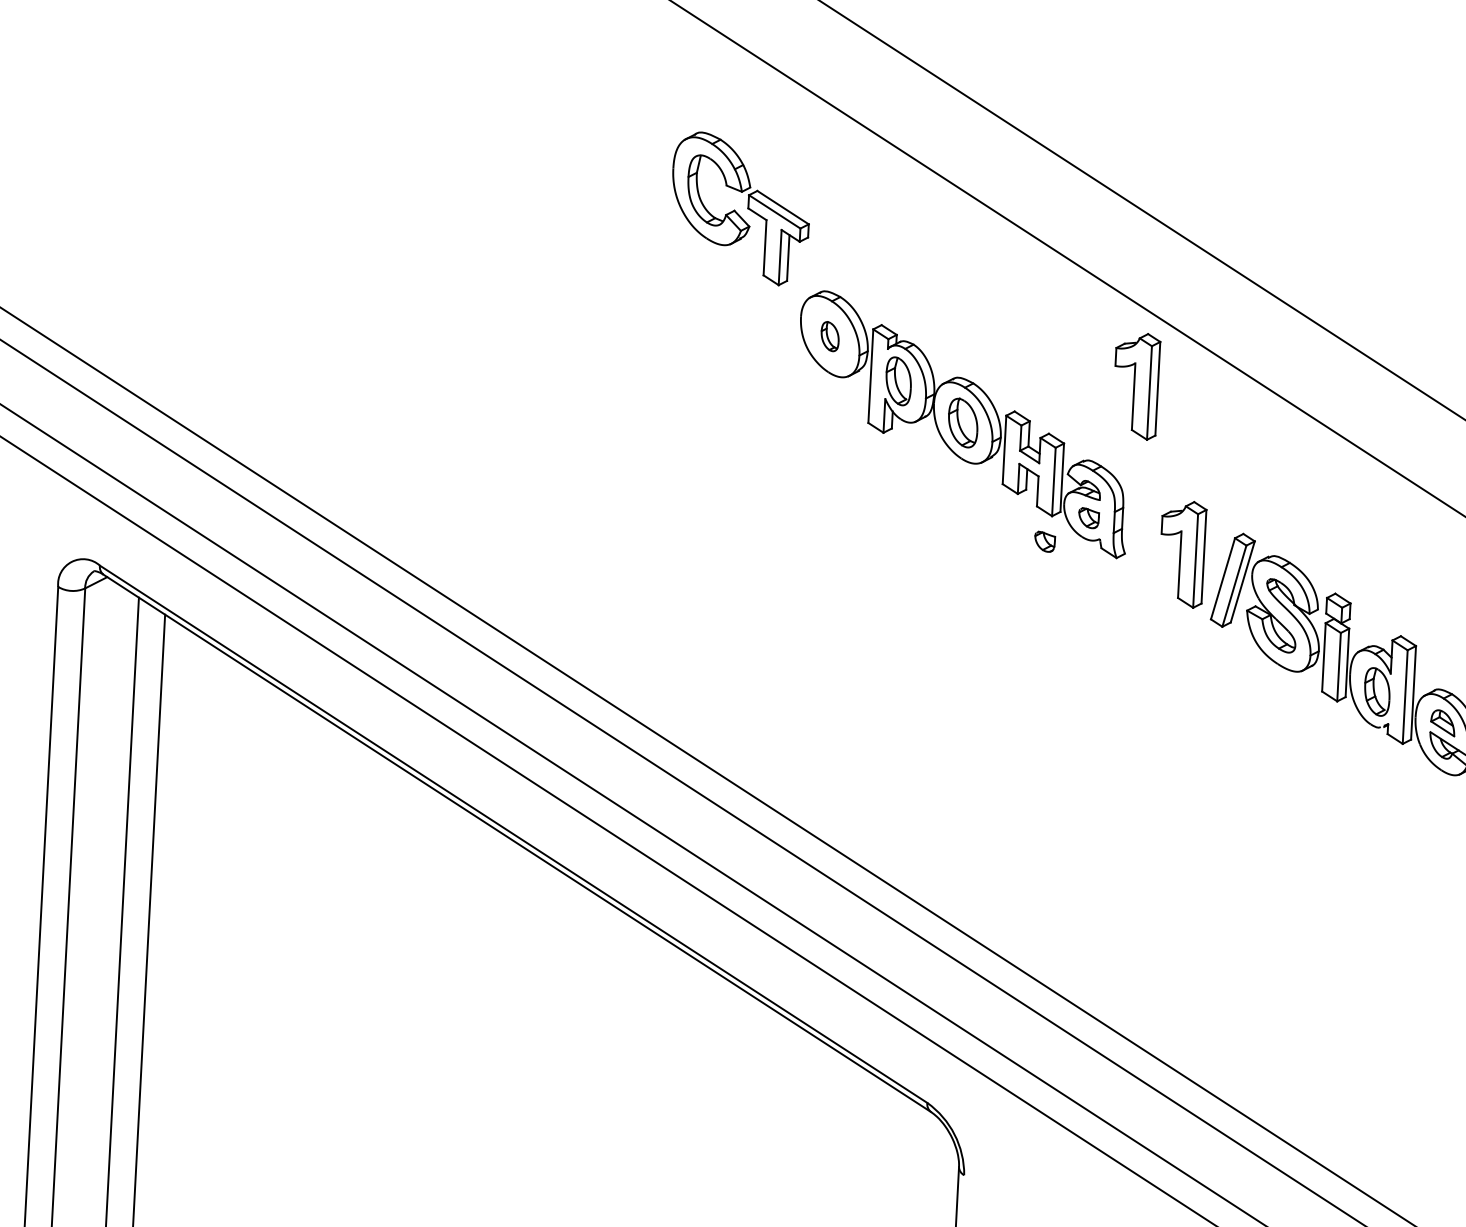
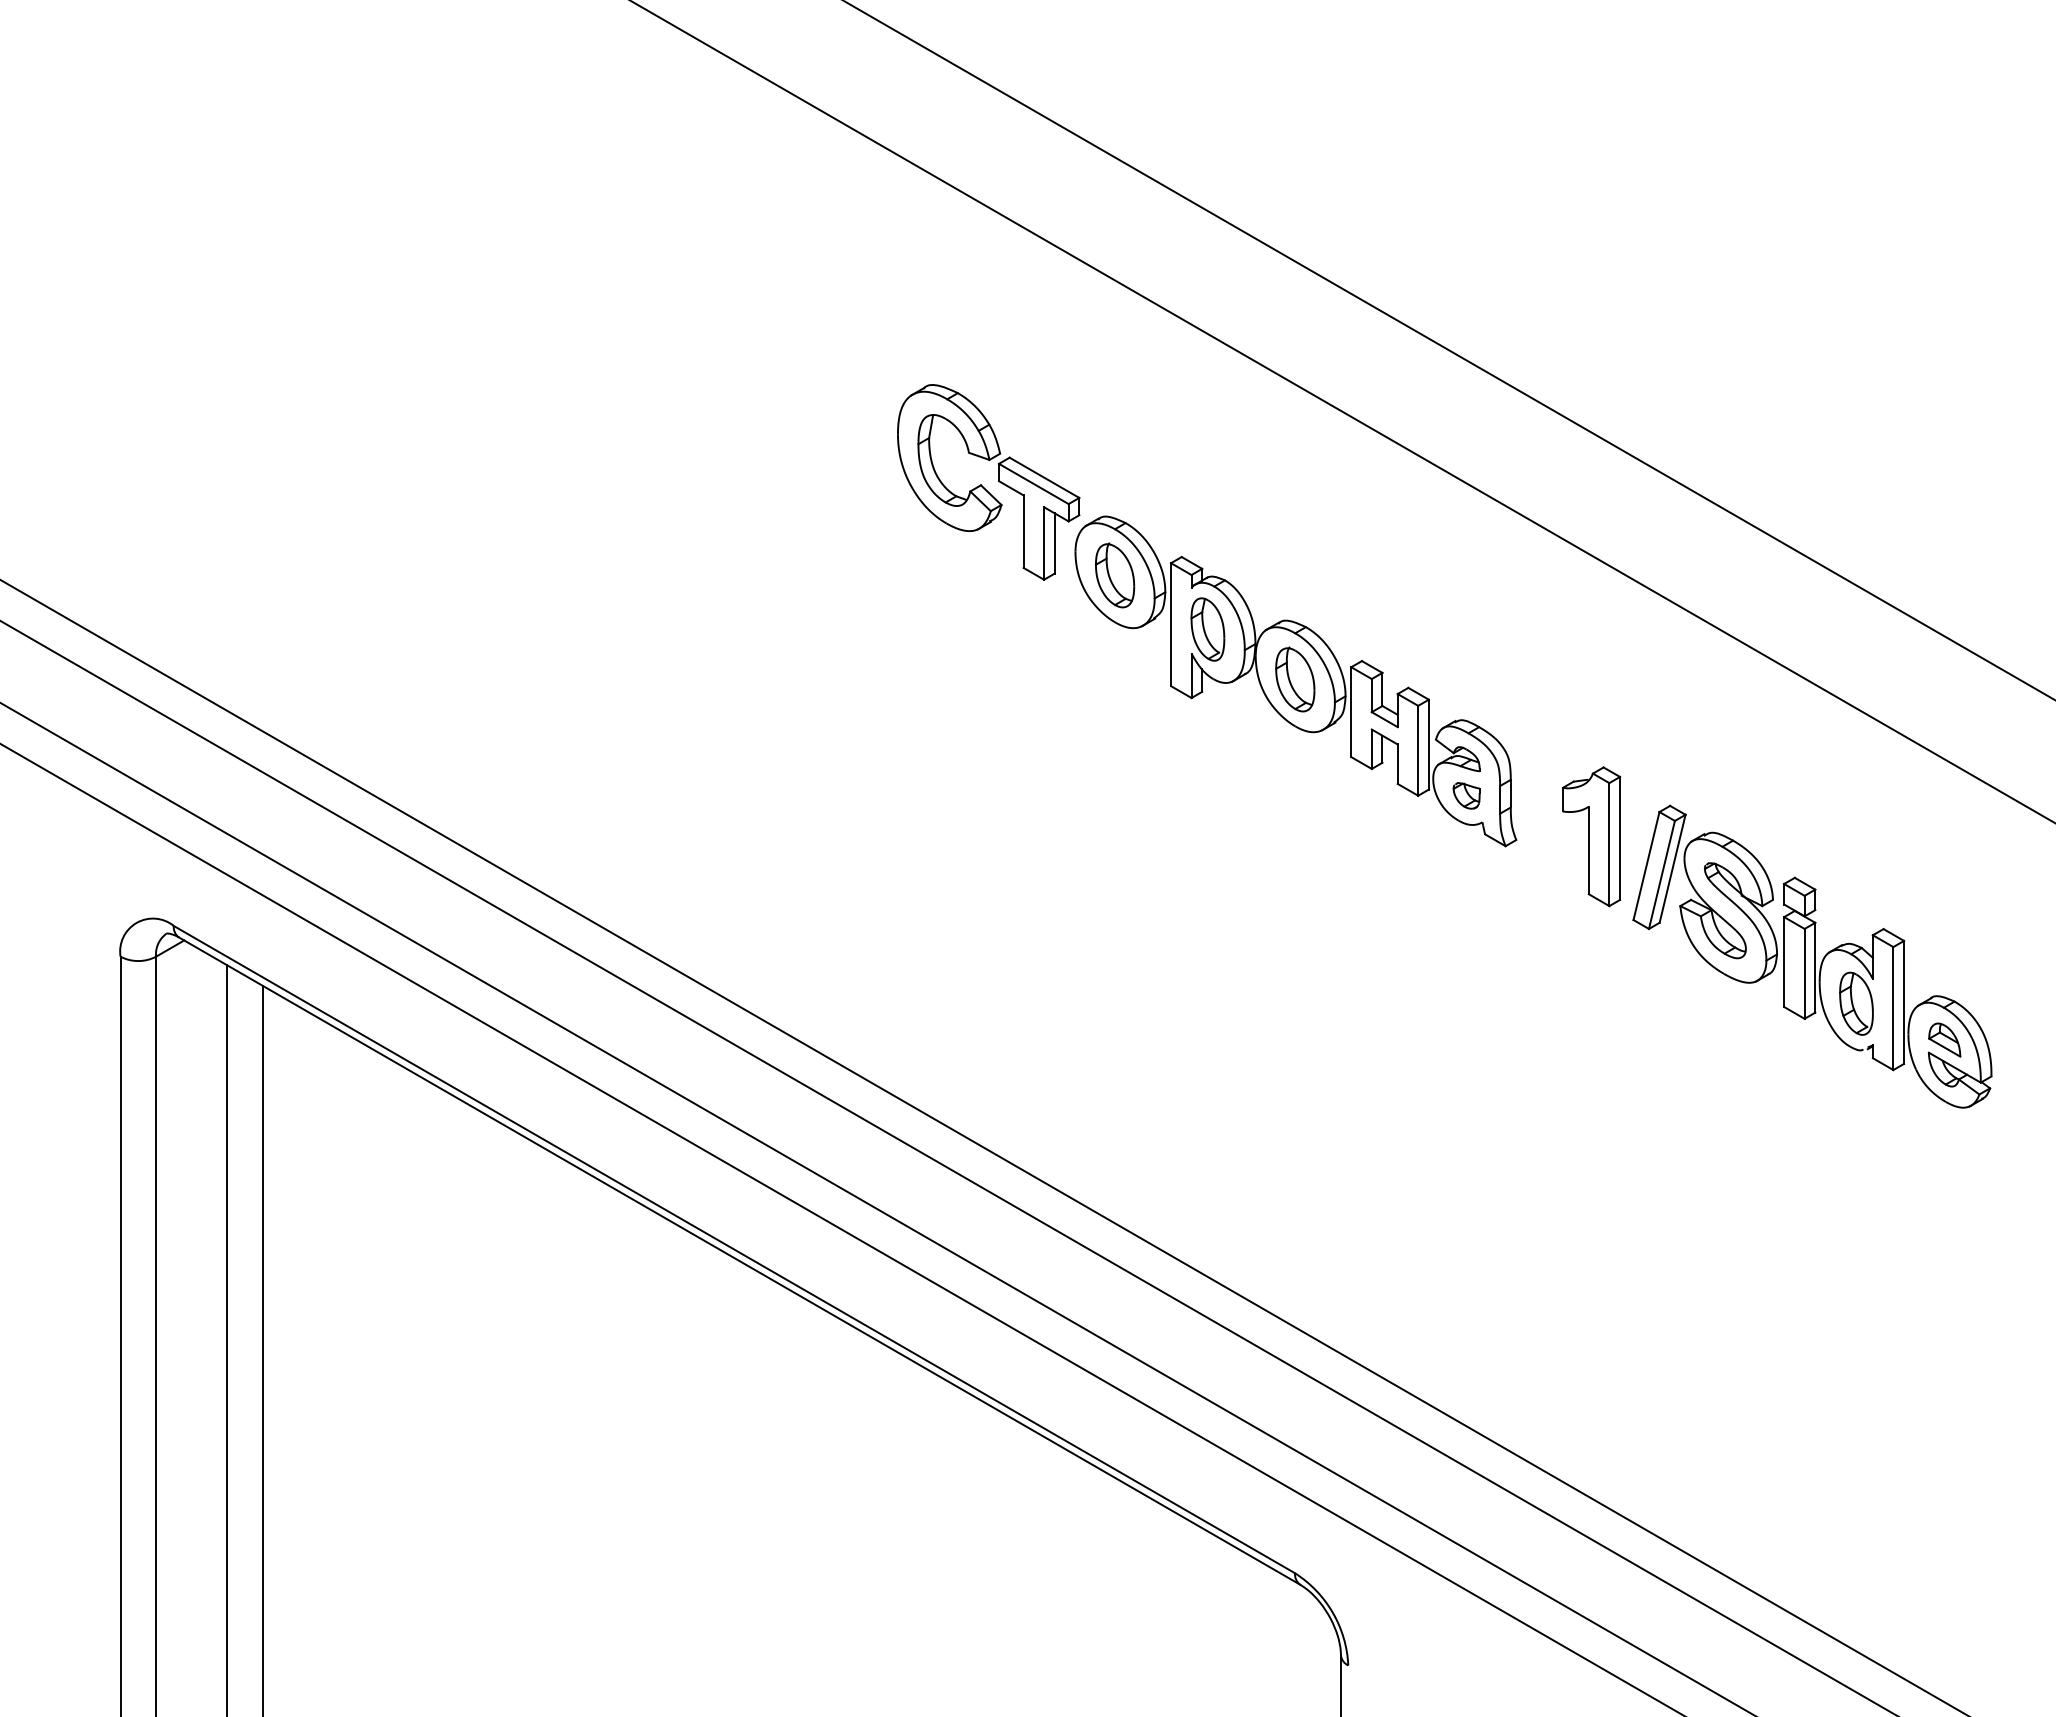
part: (736, 211) -> (983, 486), moved
part: (829, 336) -> (1114, 575), size x1.67
part: (1136, 386) -> (1519, 619), removed
part: (1044, 541) -> (1410, 829), removed

